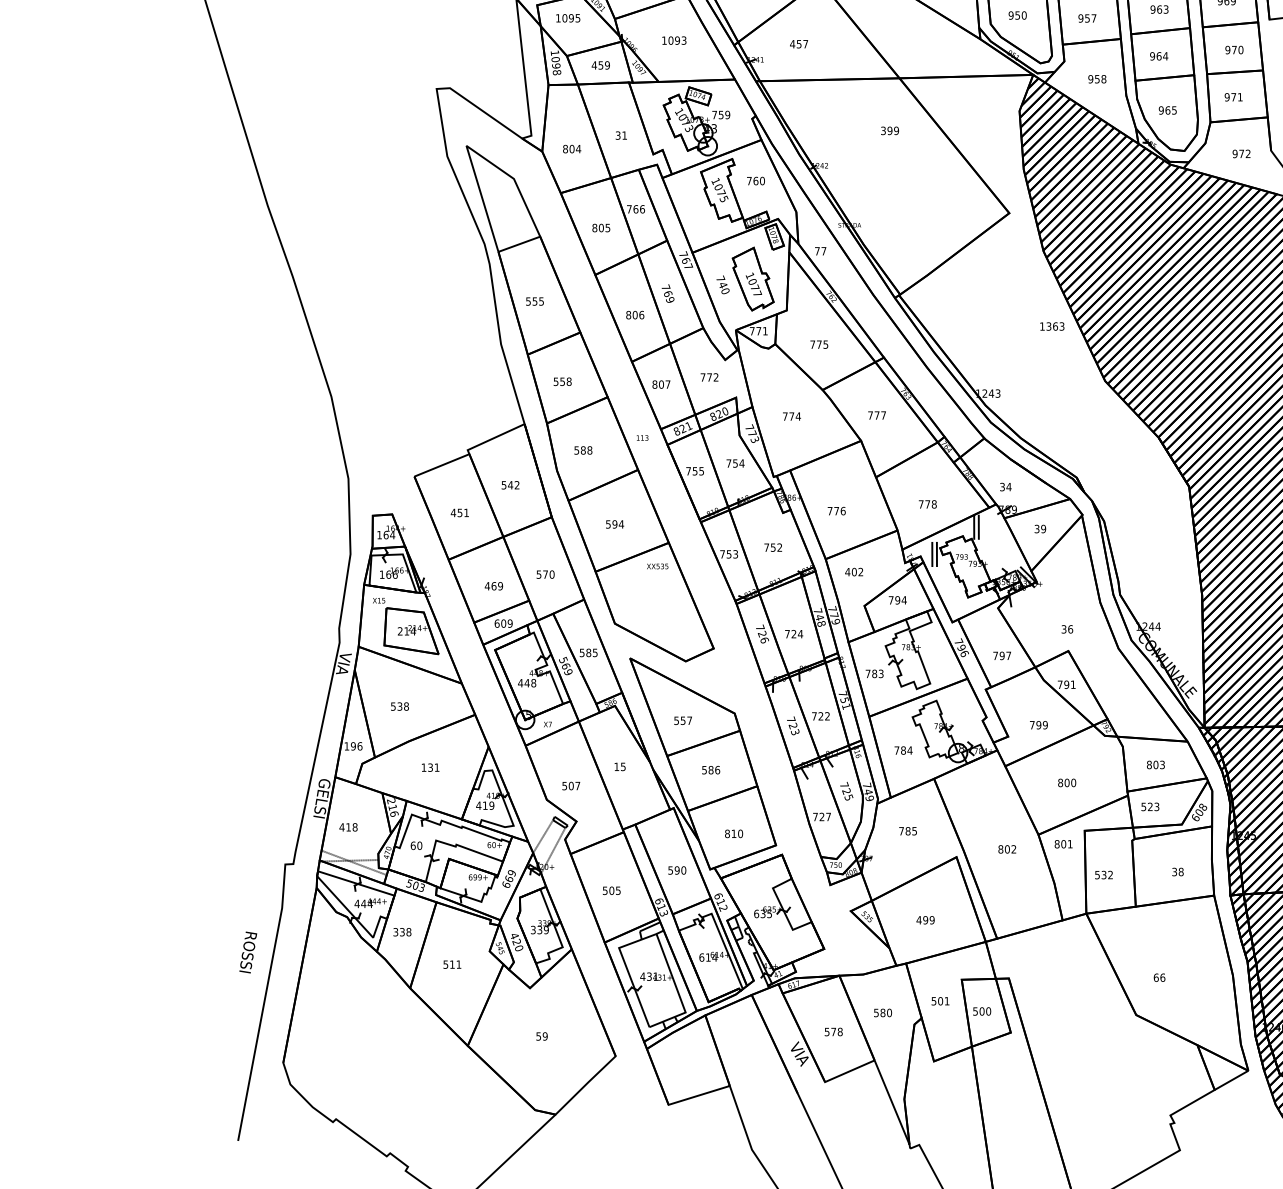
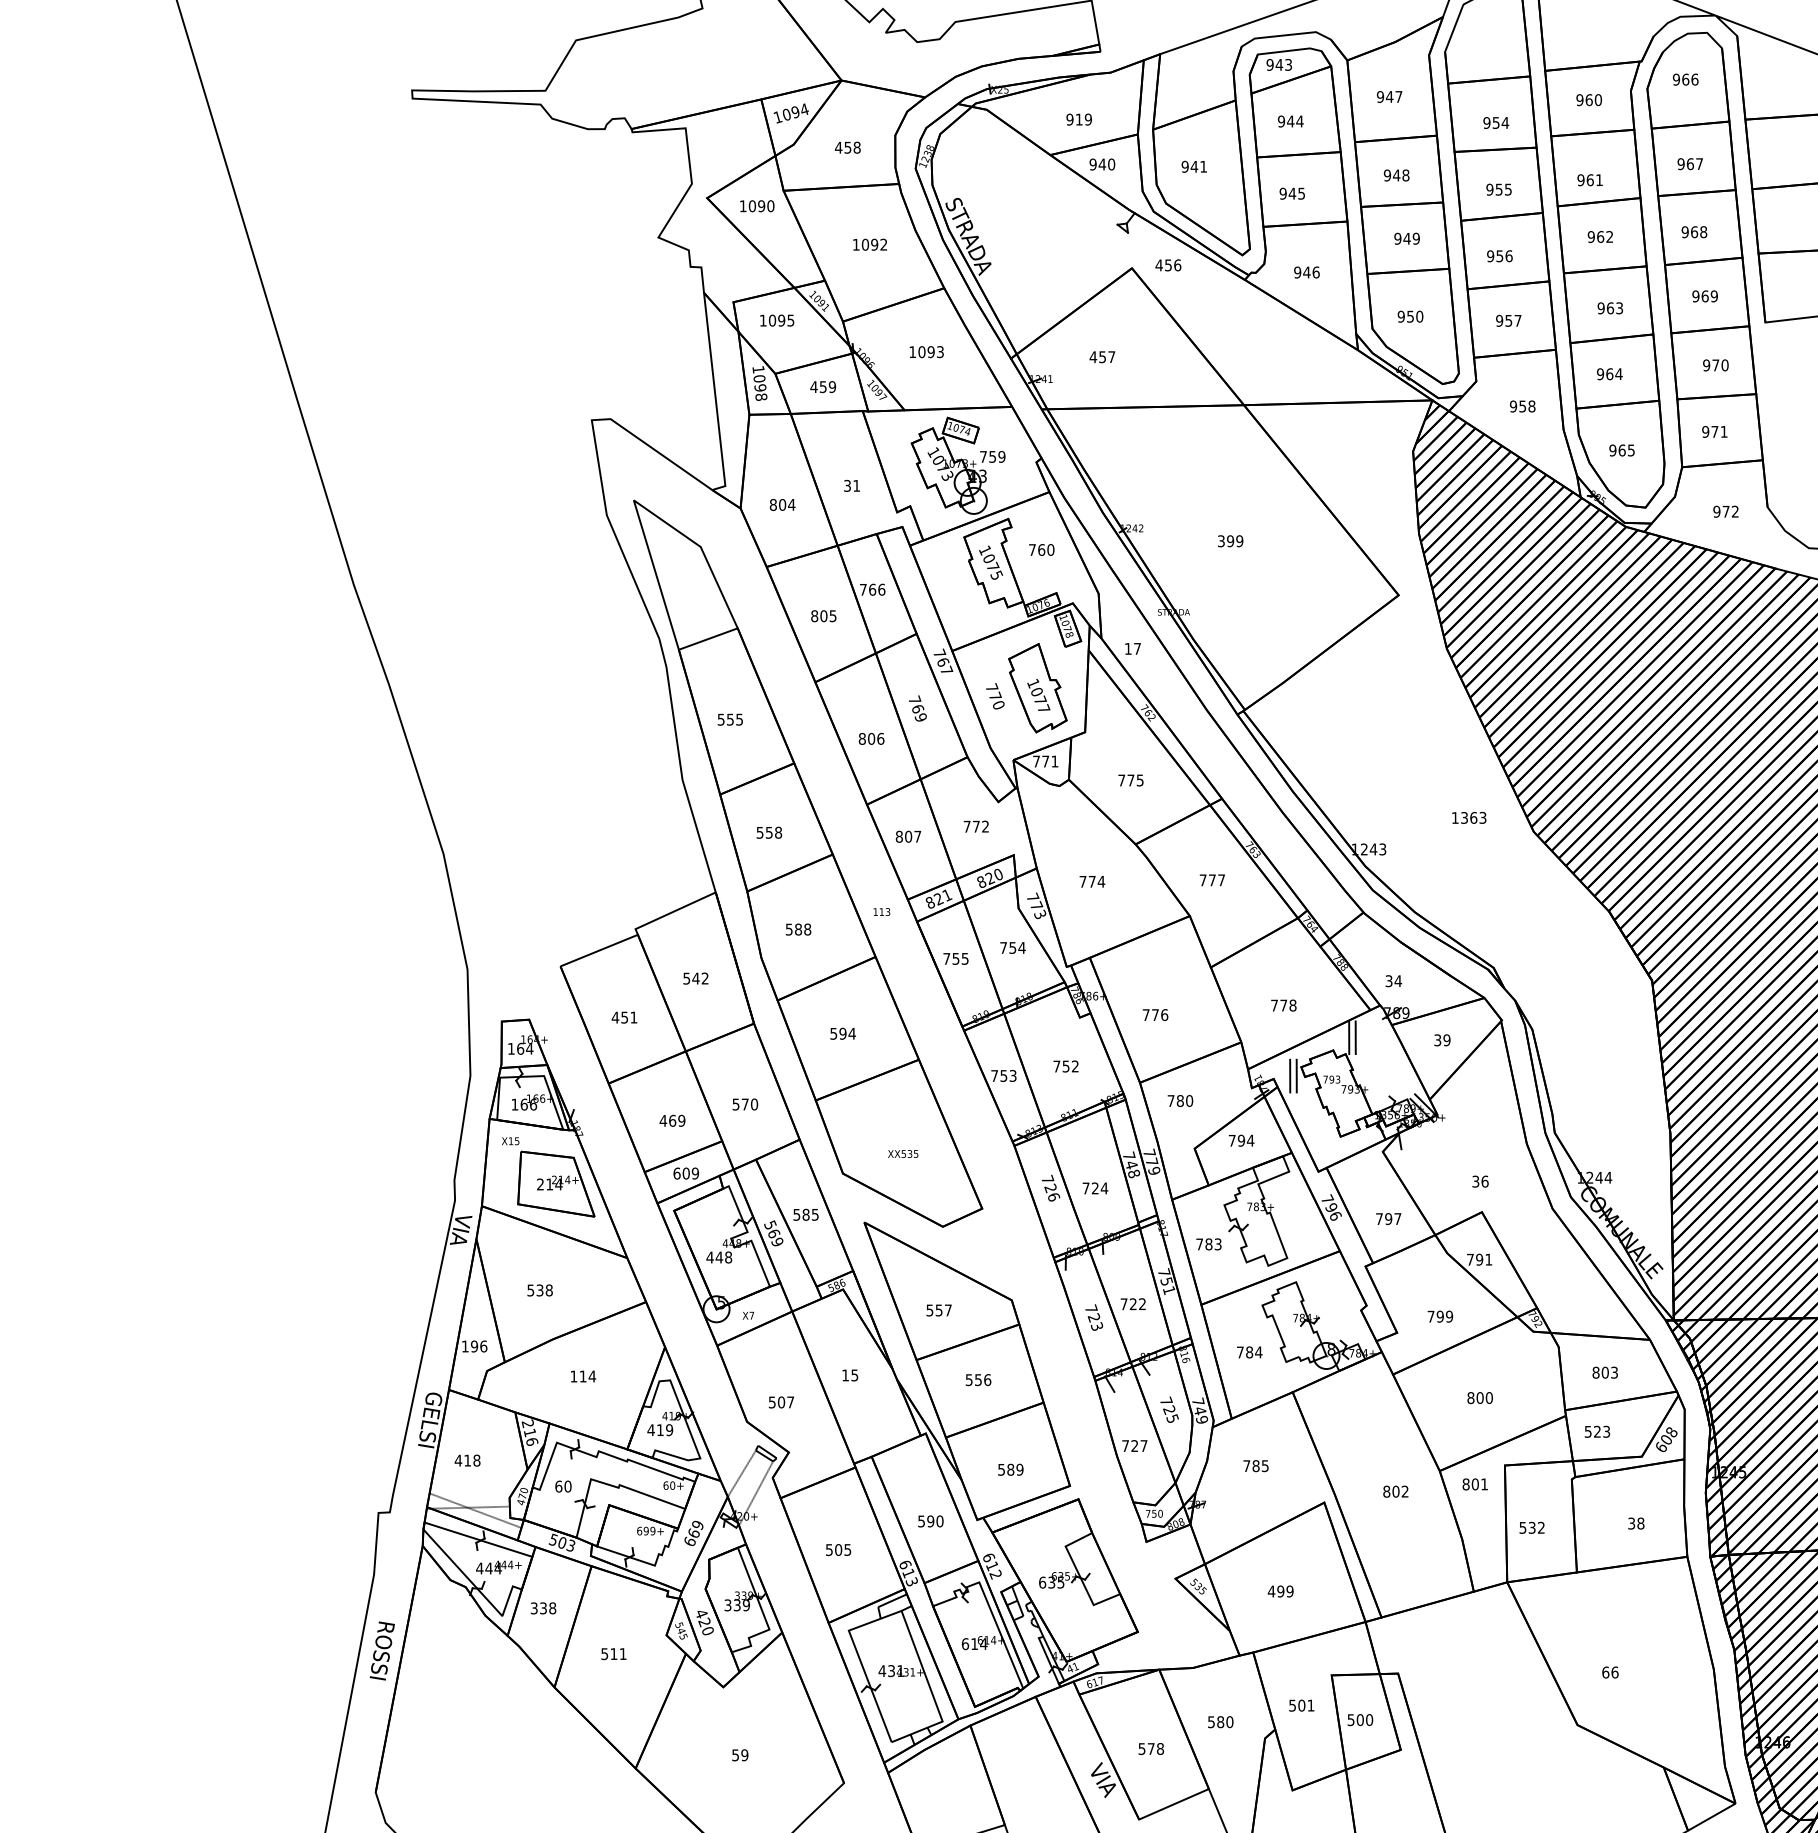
text: (889, 131) -> (1230, 541), moved
text: (817, 250) -> (1128, 648), 77 -> 17
text: (723, 285) -> (995, 696), 740 -> 770
text: (1052, 326) -> (1469, 817), moved
text: (657, 566) -> (903, 1153), moved
text: (854, 571) -> (1180, 1100), 402 -> 780
text: (433, 767) -> (587, 1376), 131 -> 114
text: (711, 770) -> (978, 1380), 586 -> 556
text: (733, 833) -> (1010, 1469), 810 -> 589
text: (247, 952) -> (381, 1650), moved

